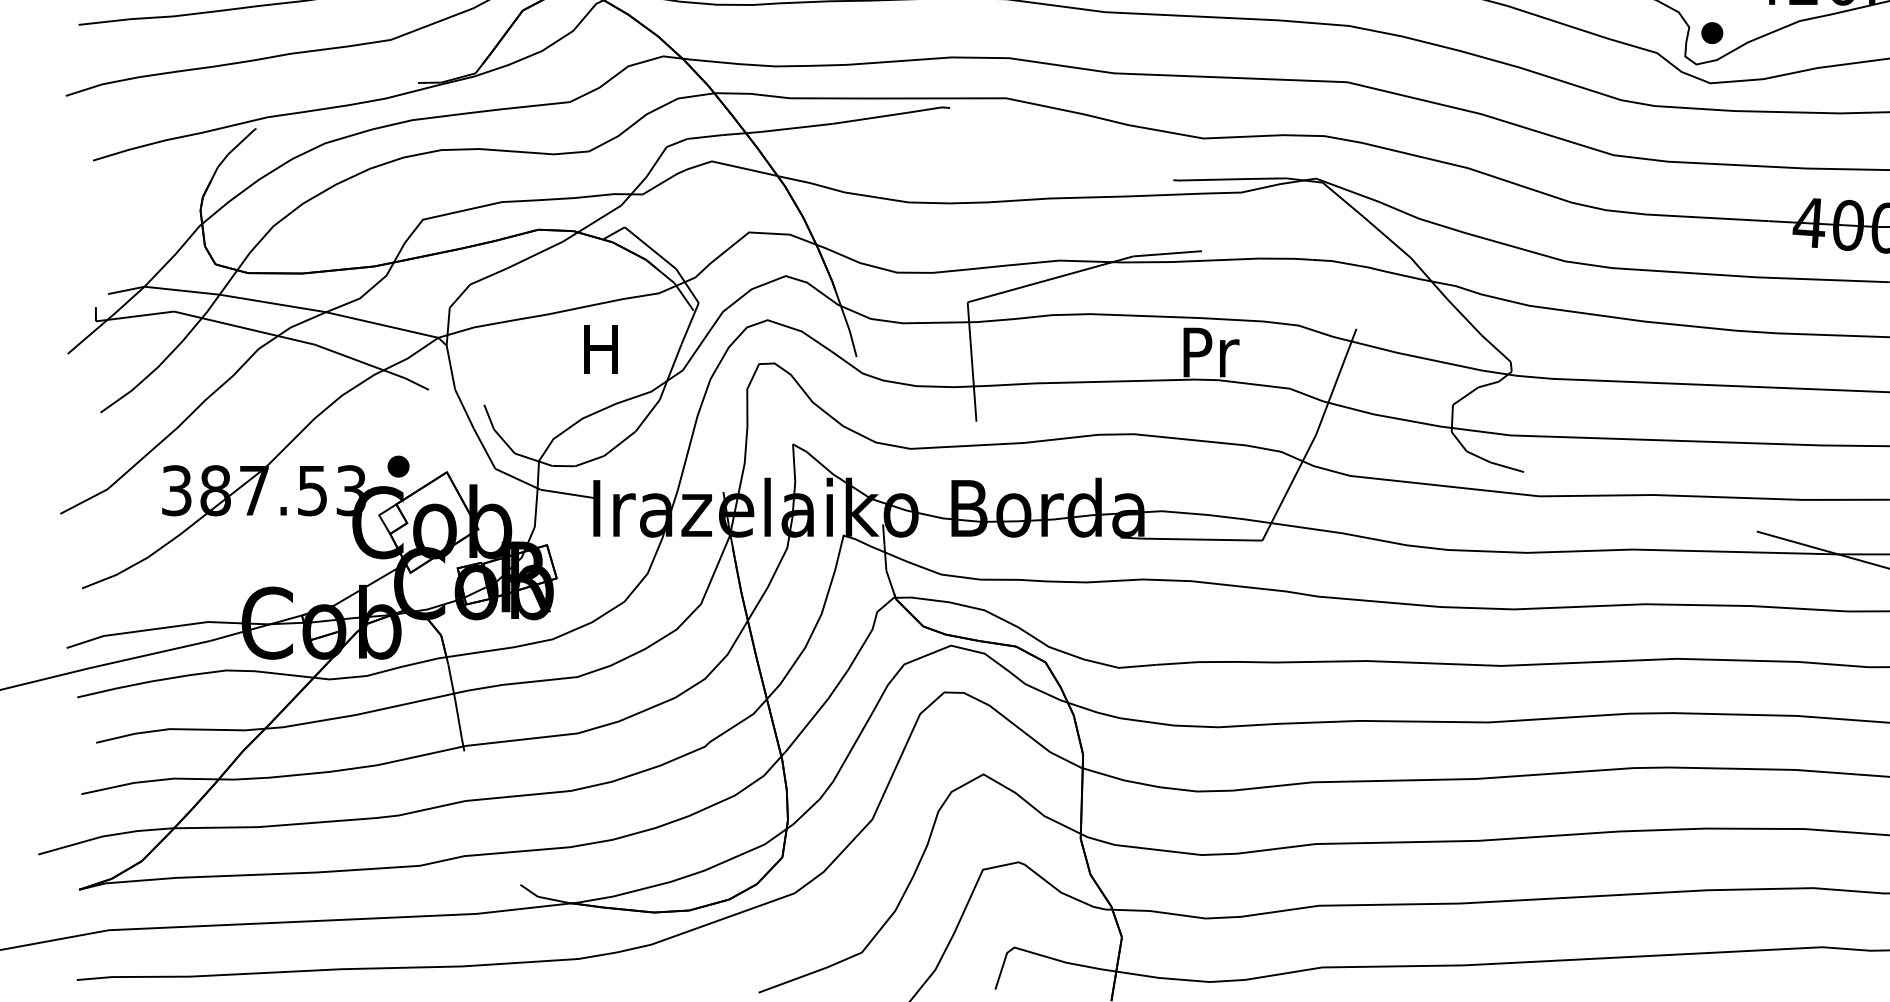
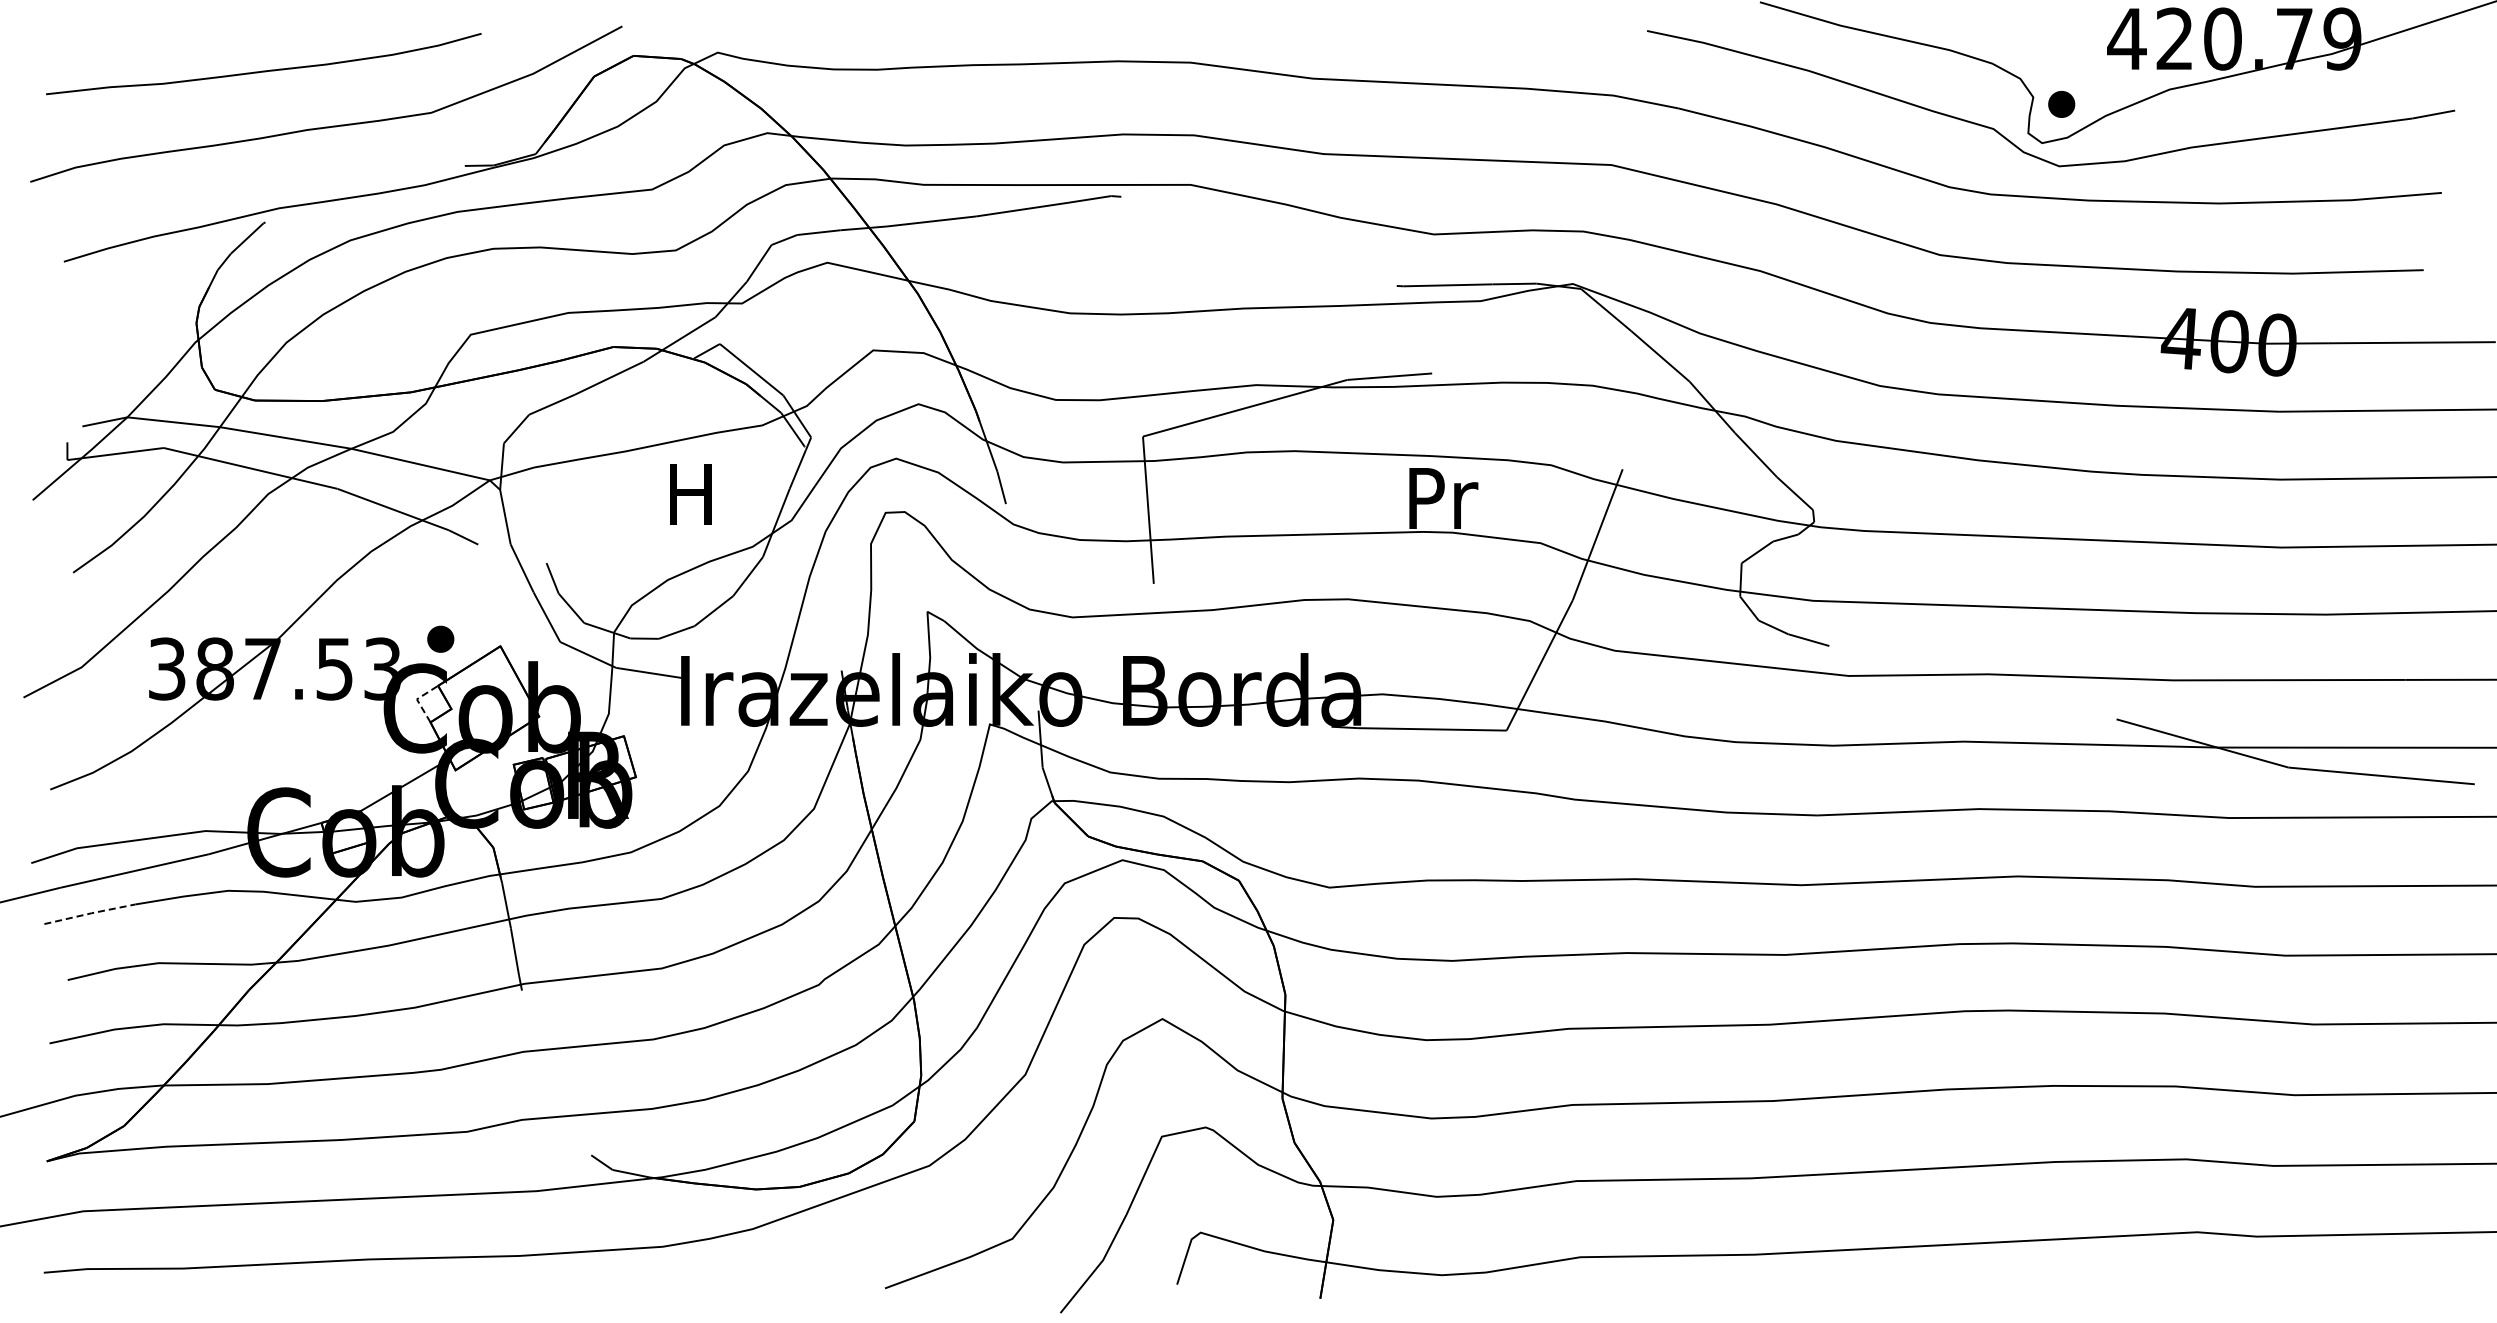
line: (378, 515) -> (416, 699), solid -> dashed
line: (114, 688) -> (90, 913), solid -> dashed

